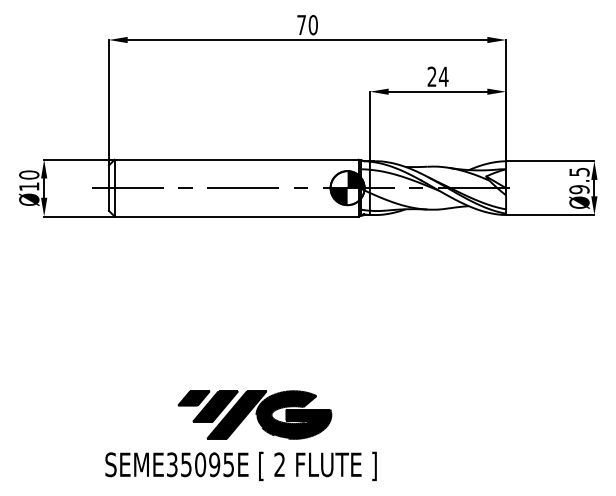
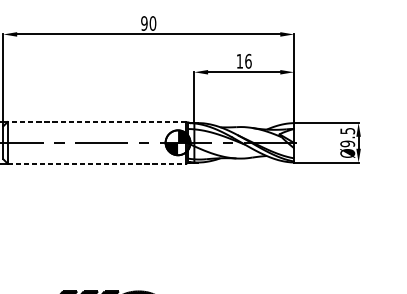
text: (301, 24) -> (144, 23), 70 -> 90
text: (437, 76) -> (243, 61), 24 -> 16
line: (236, 159) -> (96, 121), solid -> dashed
line: (237, 216) -> (97, 163), solid -> dashed

